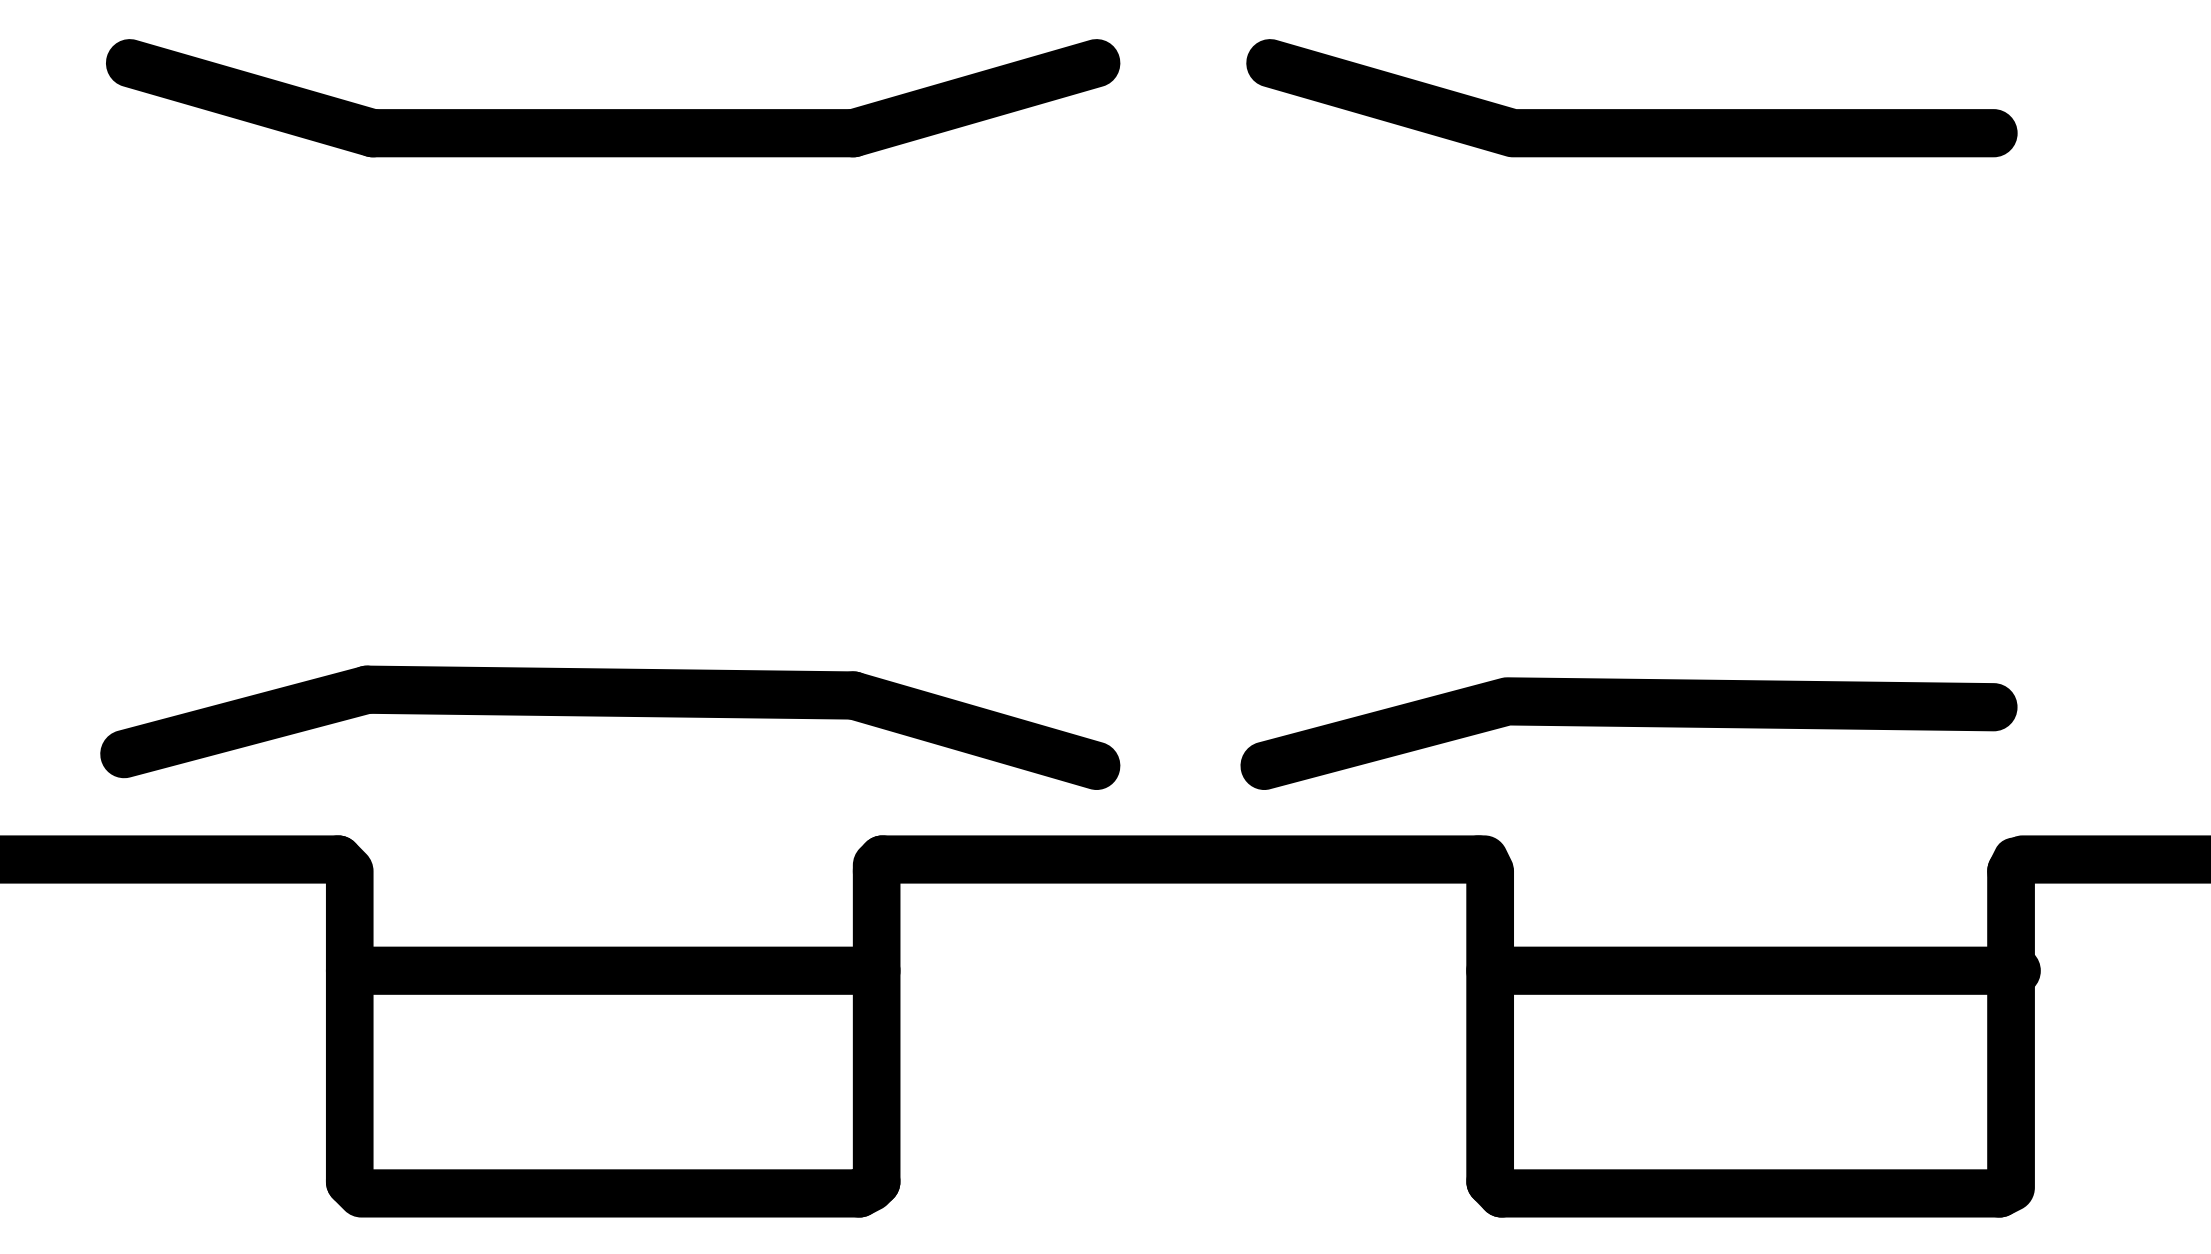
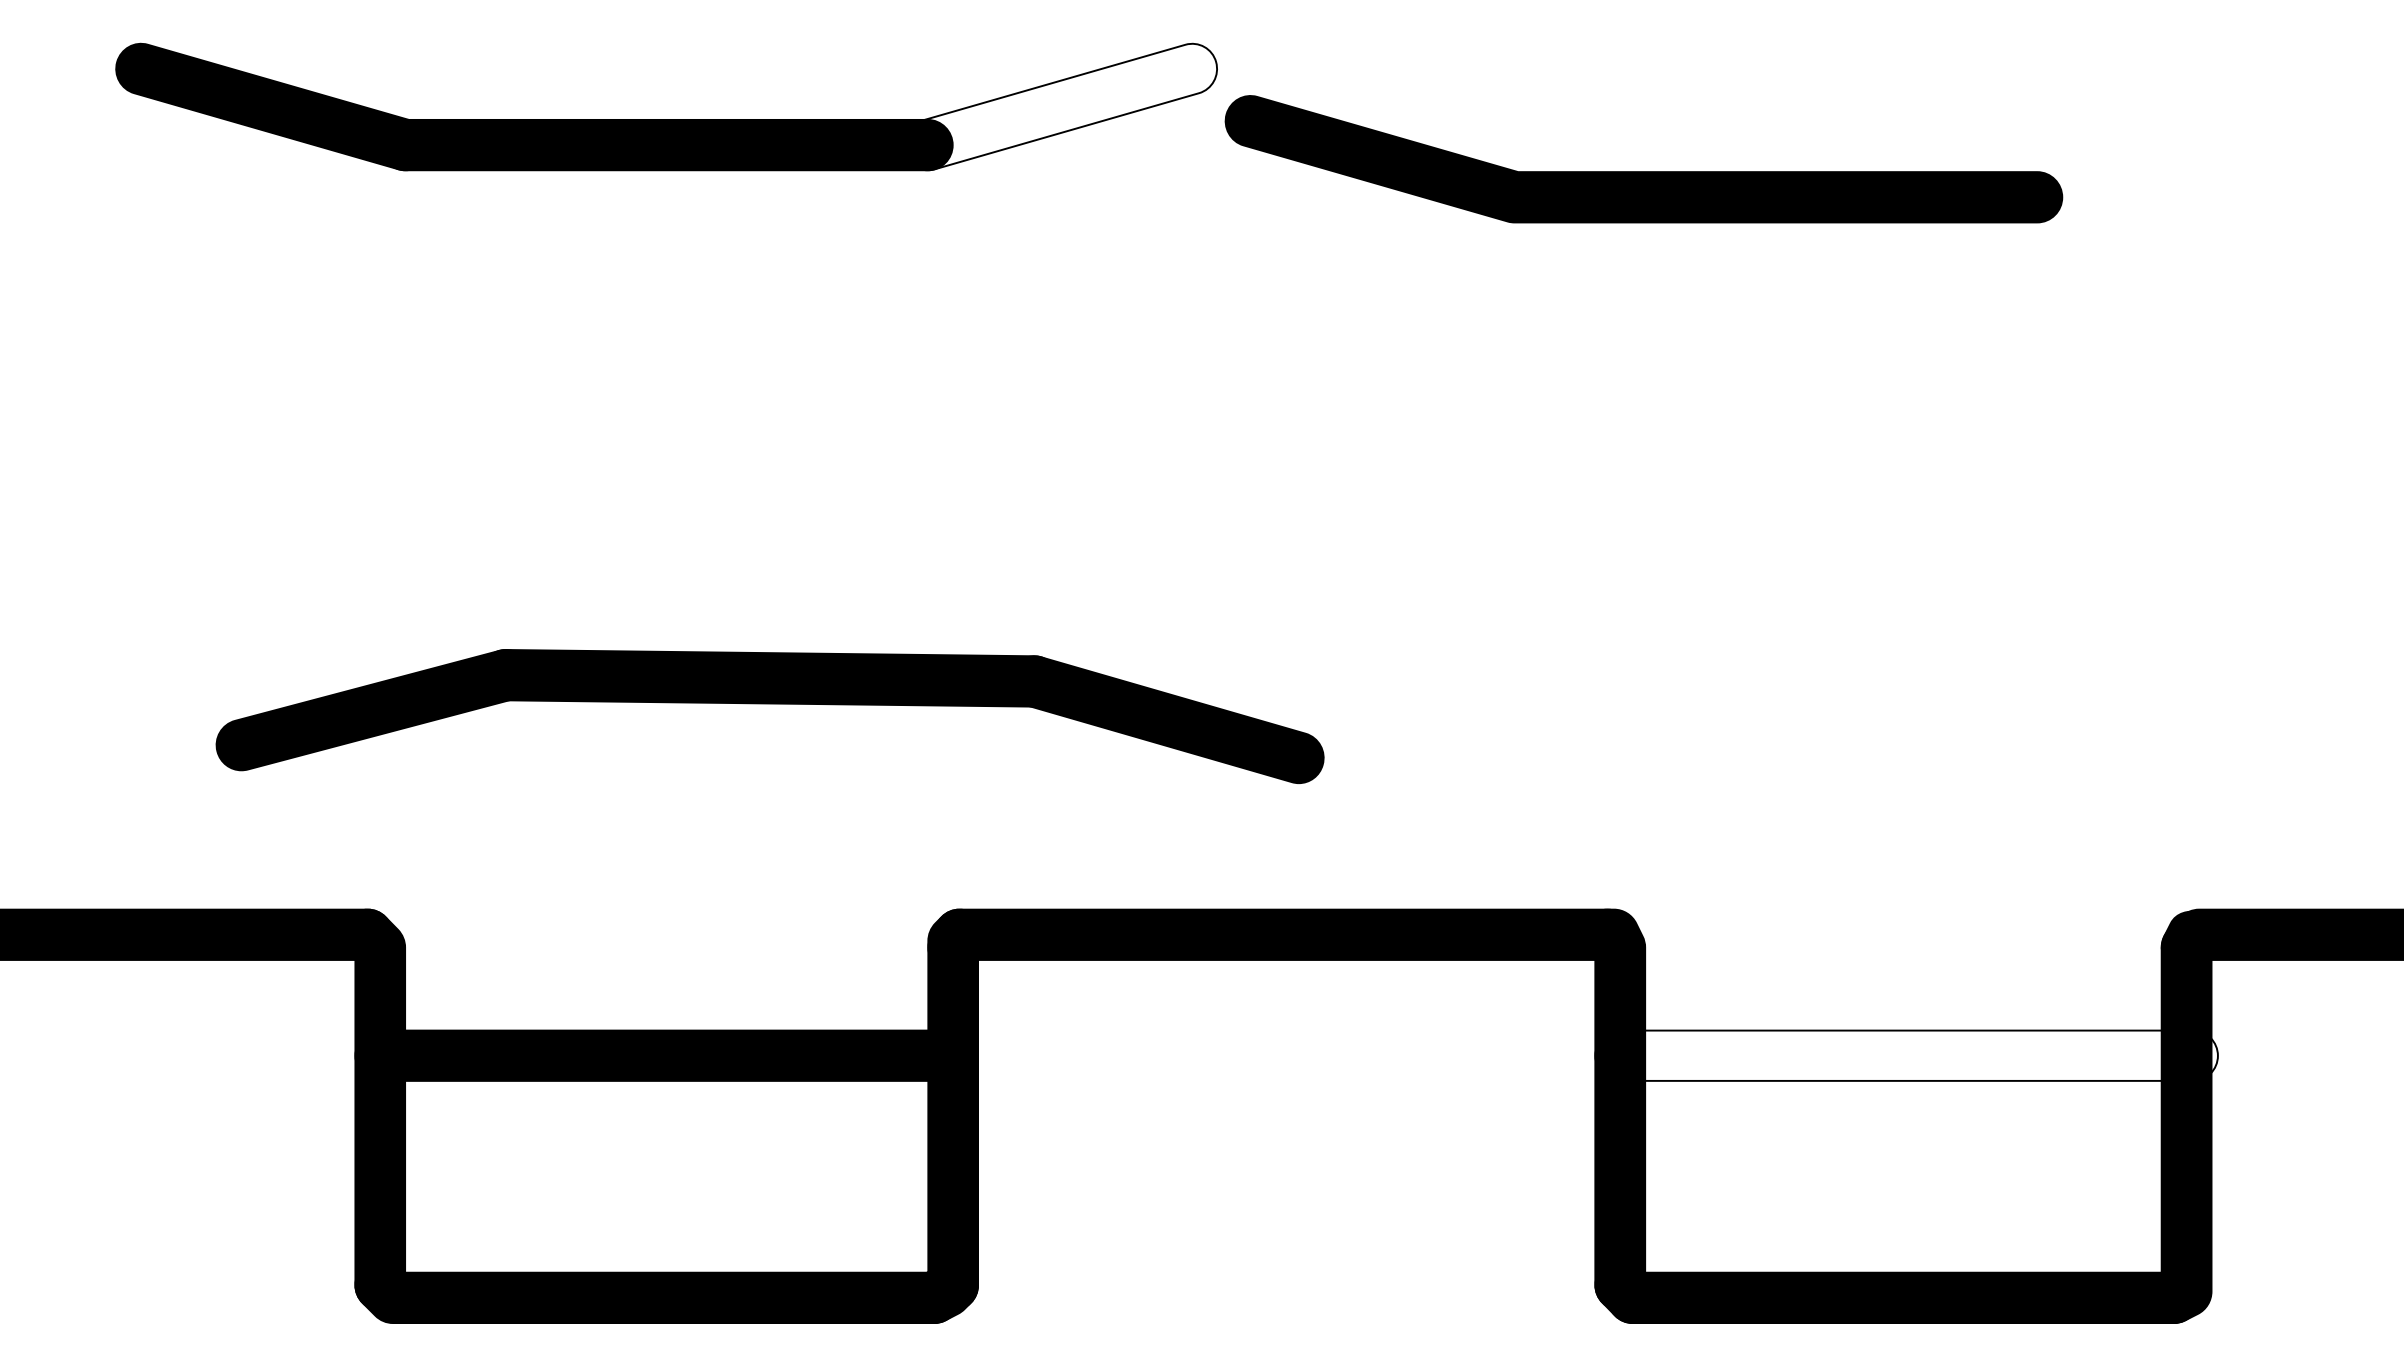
fill: (974, 98) -> (1059, 107), removed
part: (1631, 109) -> (1643, 171), moved
part: (610, 716) -> (770, 704), moved
part: (1628, 726) -> (1770, 790), removed
fill: (1753, 970) -> (1906, 1055), removed

